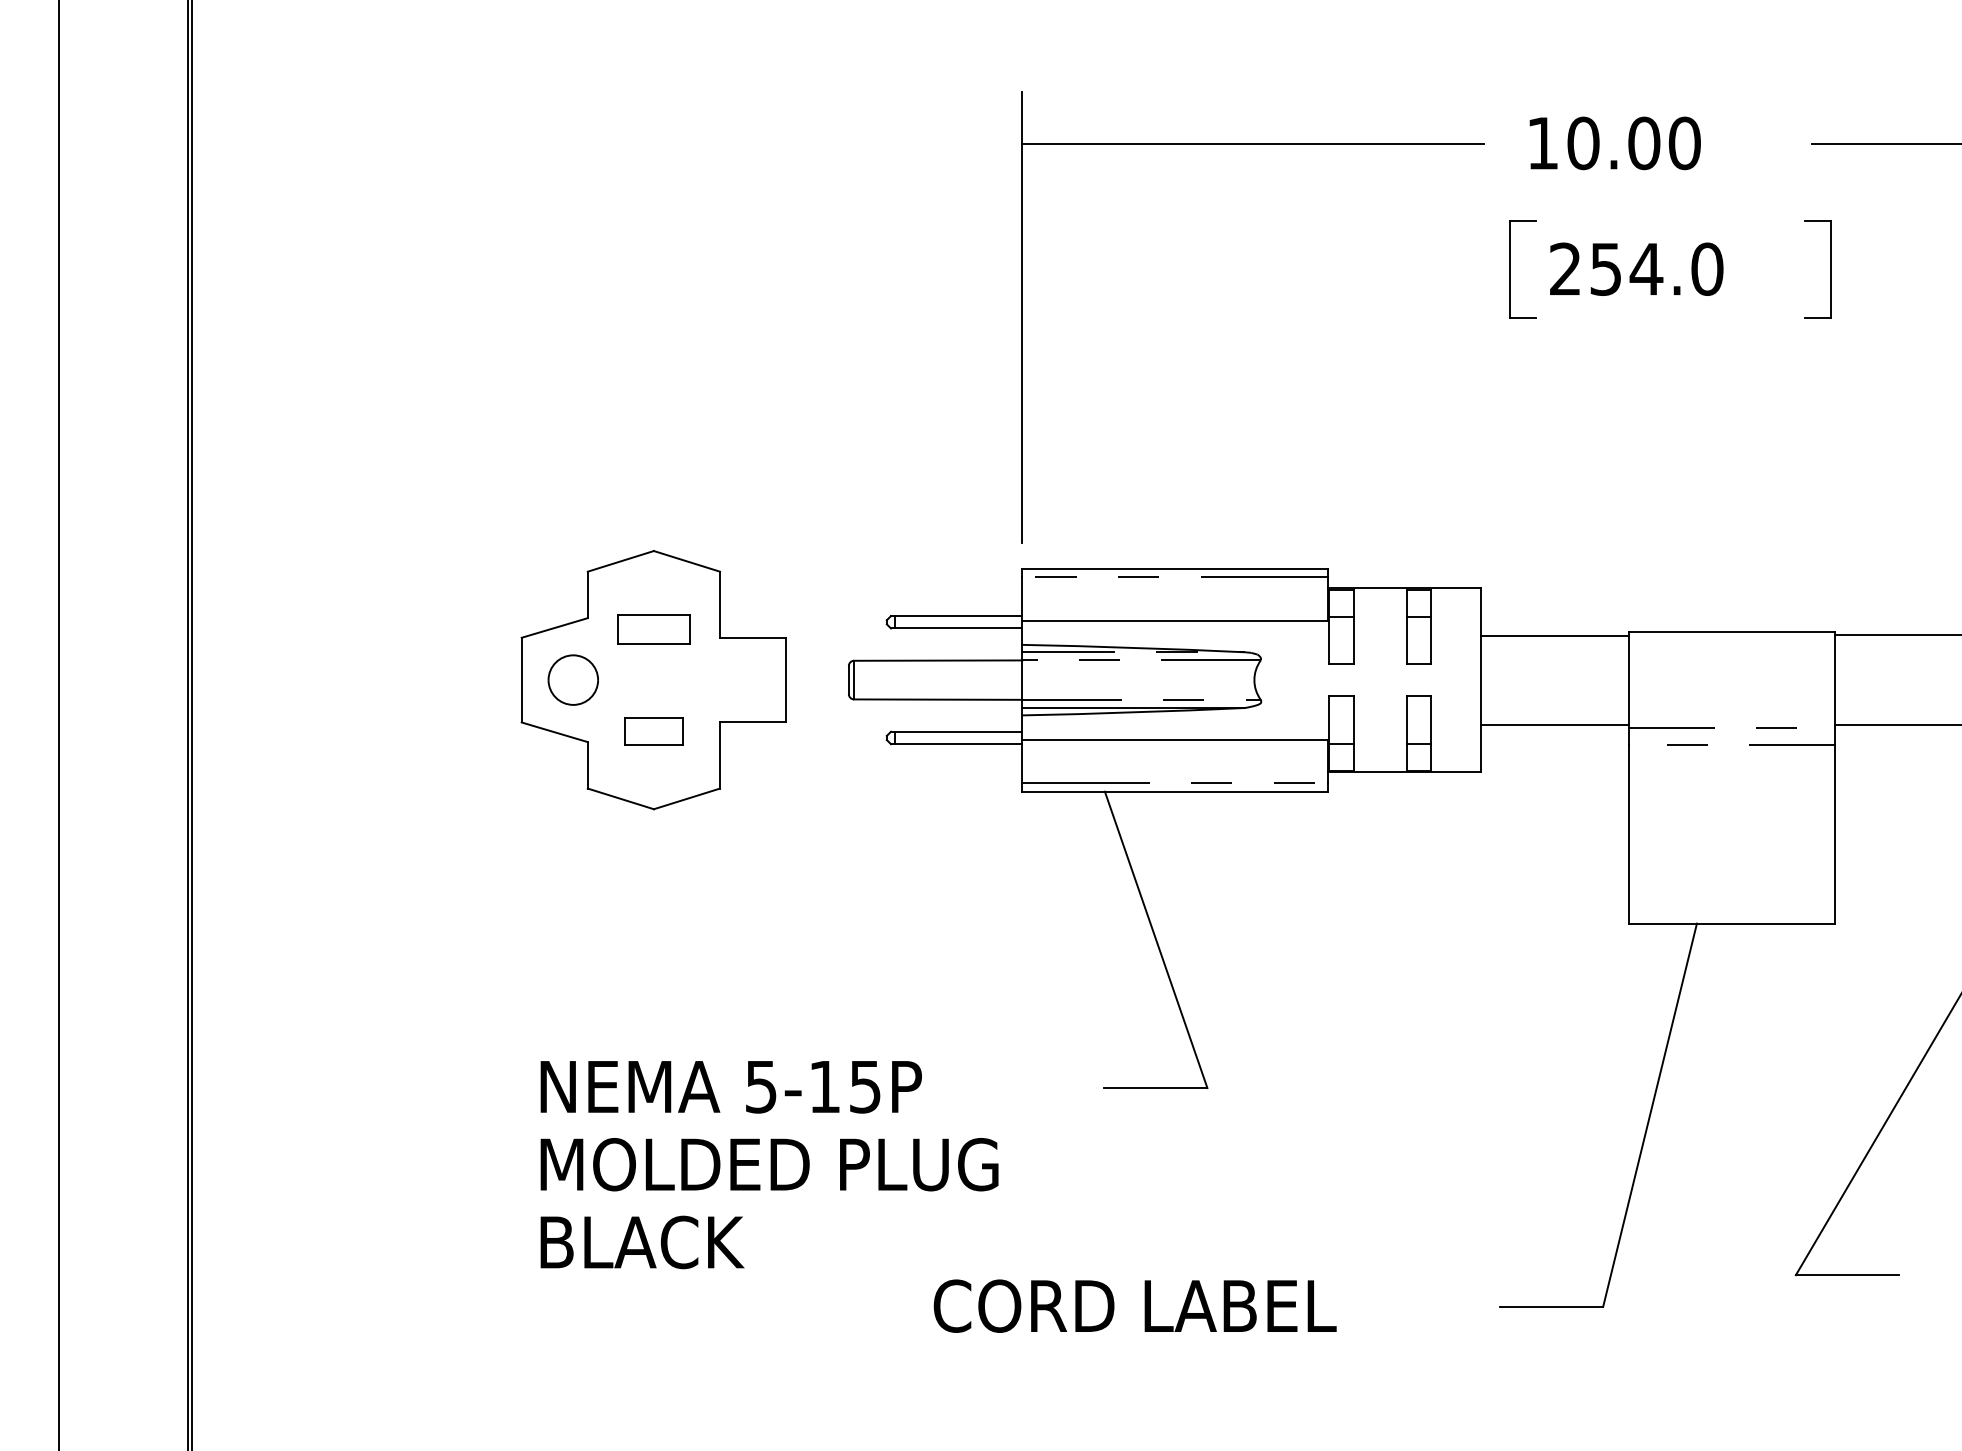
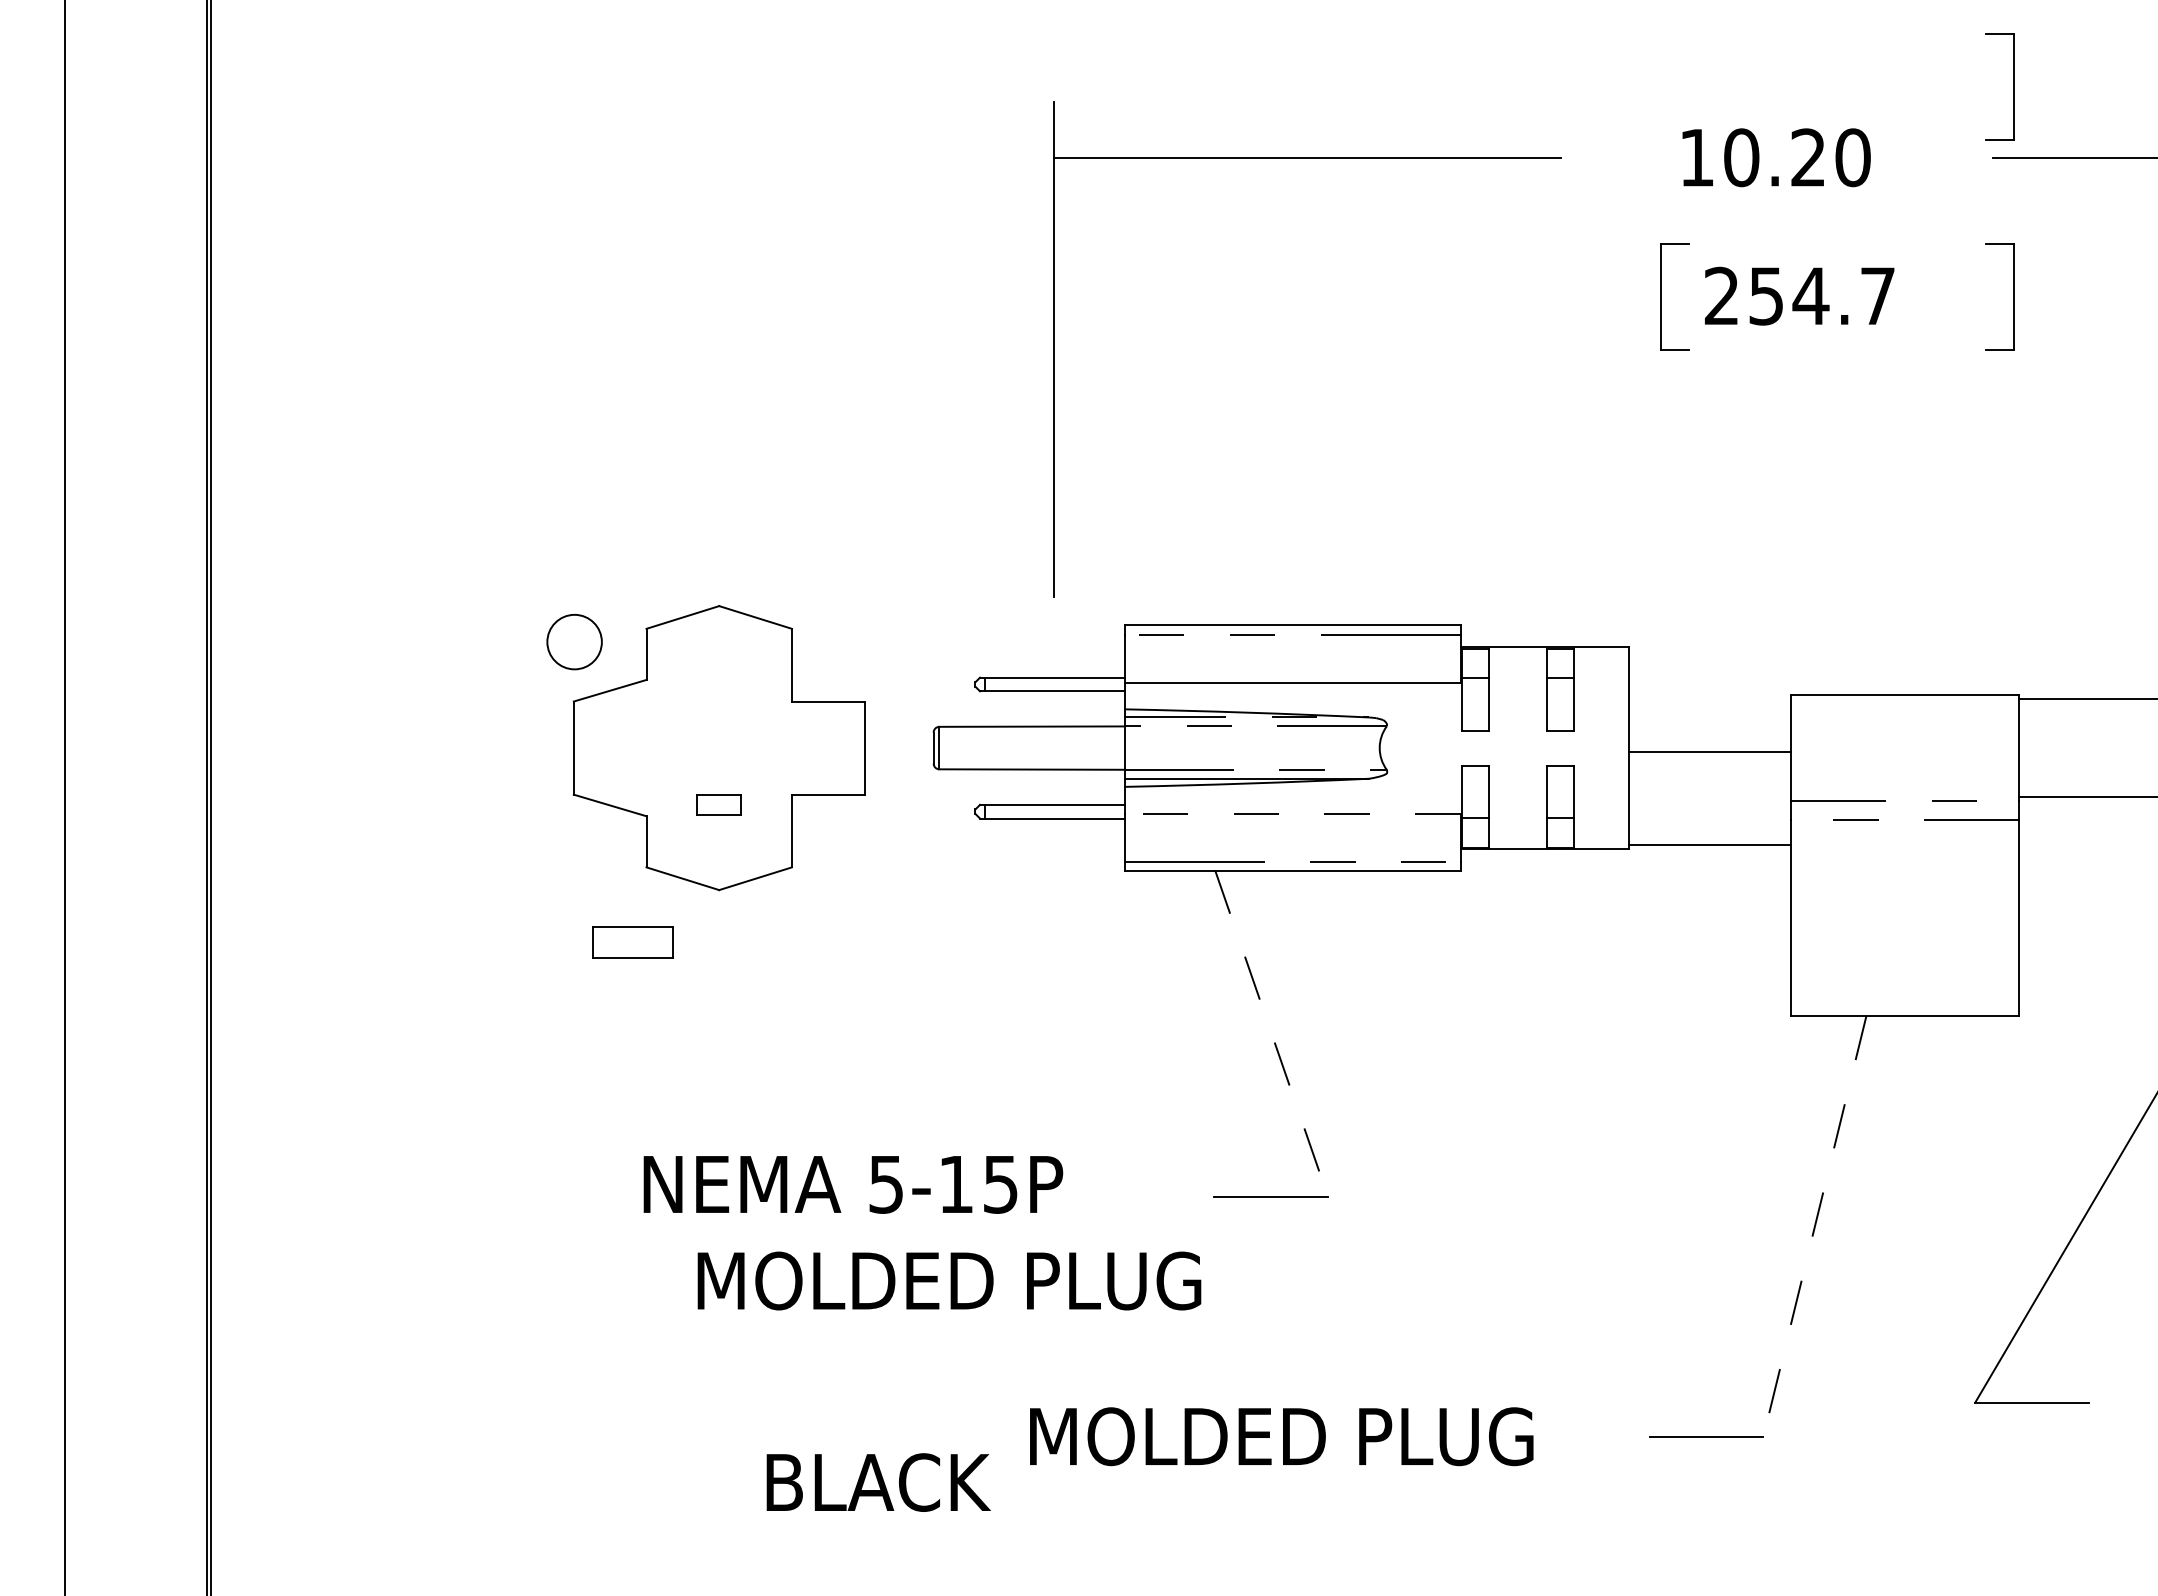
part: (1830, 78) -> (2013, 86), added
text: (1644, 143) -> (1808, 157), 10.00 -> 10.20
part: (1253, 144) -> (1307, 158), moved
text: (1706, 268) -> (1877, 295), 254.0 -> 254.7
part: (653, 629) -> (632, 942), moved
line: (1554, 635) -> (1709, 752), moved
part: (573, 680) -> (574, 642), moved
line: (1554, 724) -> (1709, 844), moved
part: (653, 731) -> (718, 804), size x0.7
line: (1175, 739) -> (1292, 813), solid -> dashed
line: (1156, 940) -> (1271, 1034), solid -> dashed
text: (731, 1086) -> (853, 1184), moved
line: (1649, 1115) -> (1814, 1226), solid -> dashed
text: (769, 1164) -> (949, 1280), moved
text: (642, 1242) -> (878, 1482), moved
text: (1164, 1306) -> (1280, 1436), CORD LABEL -> MOLDED PLUG

